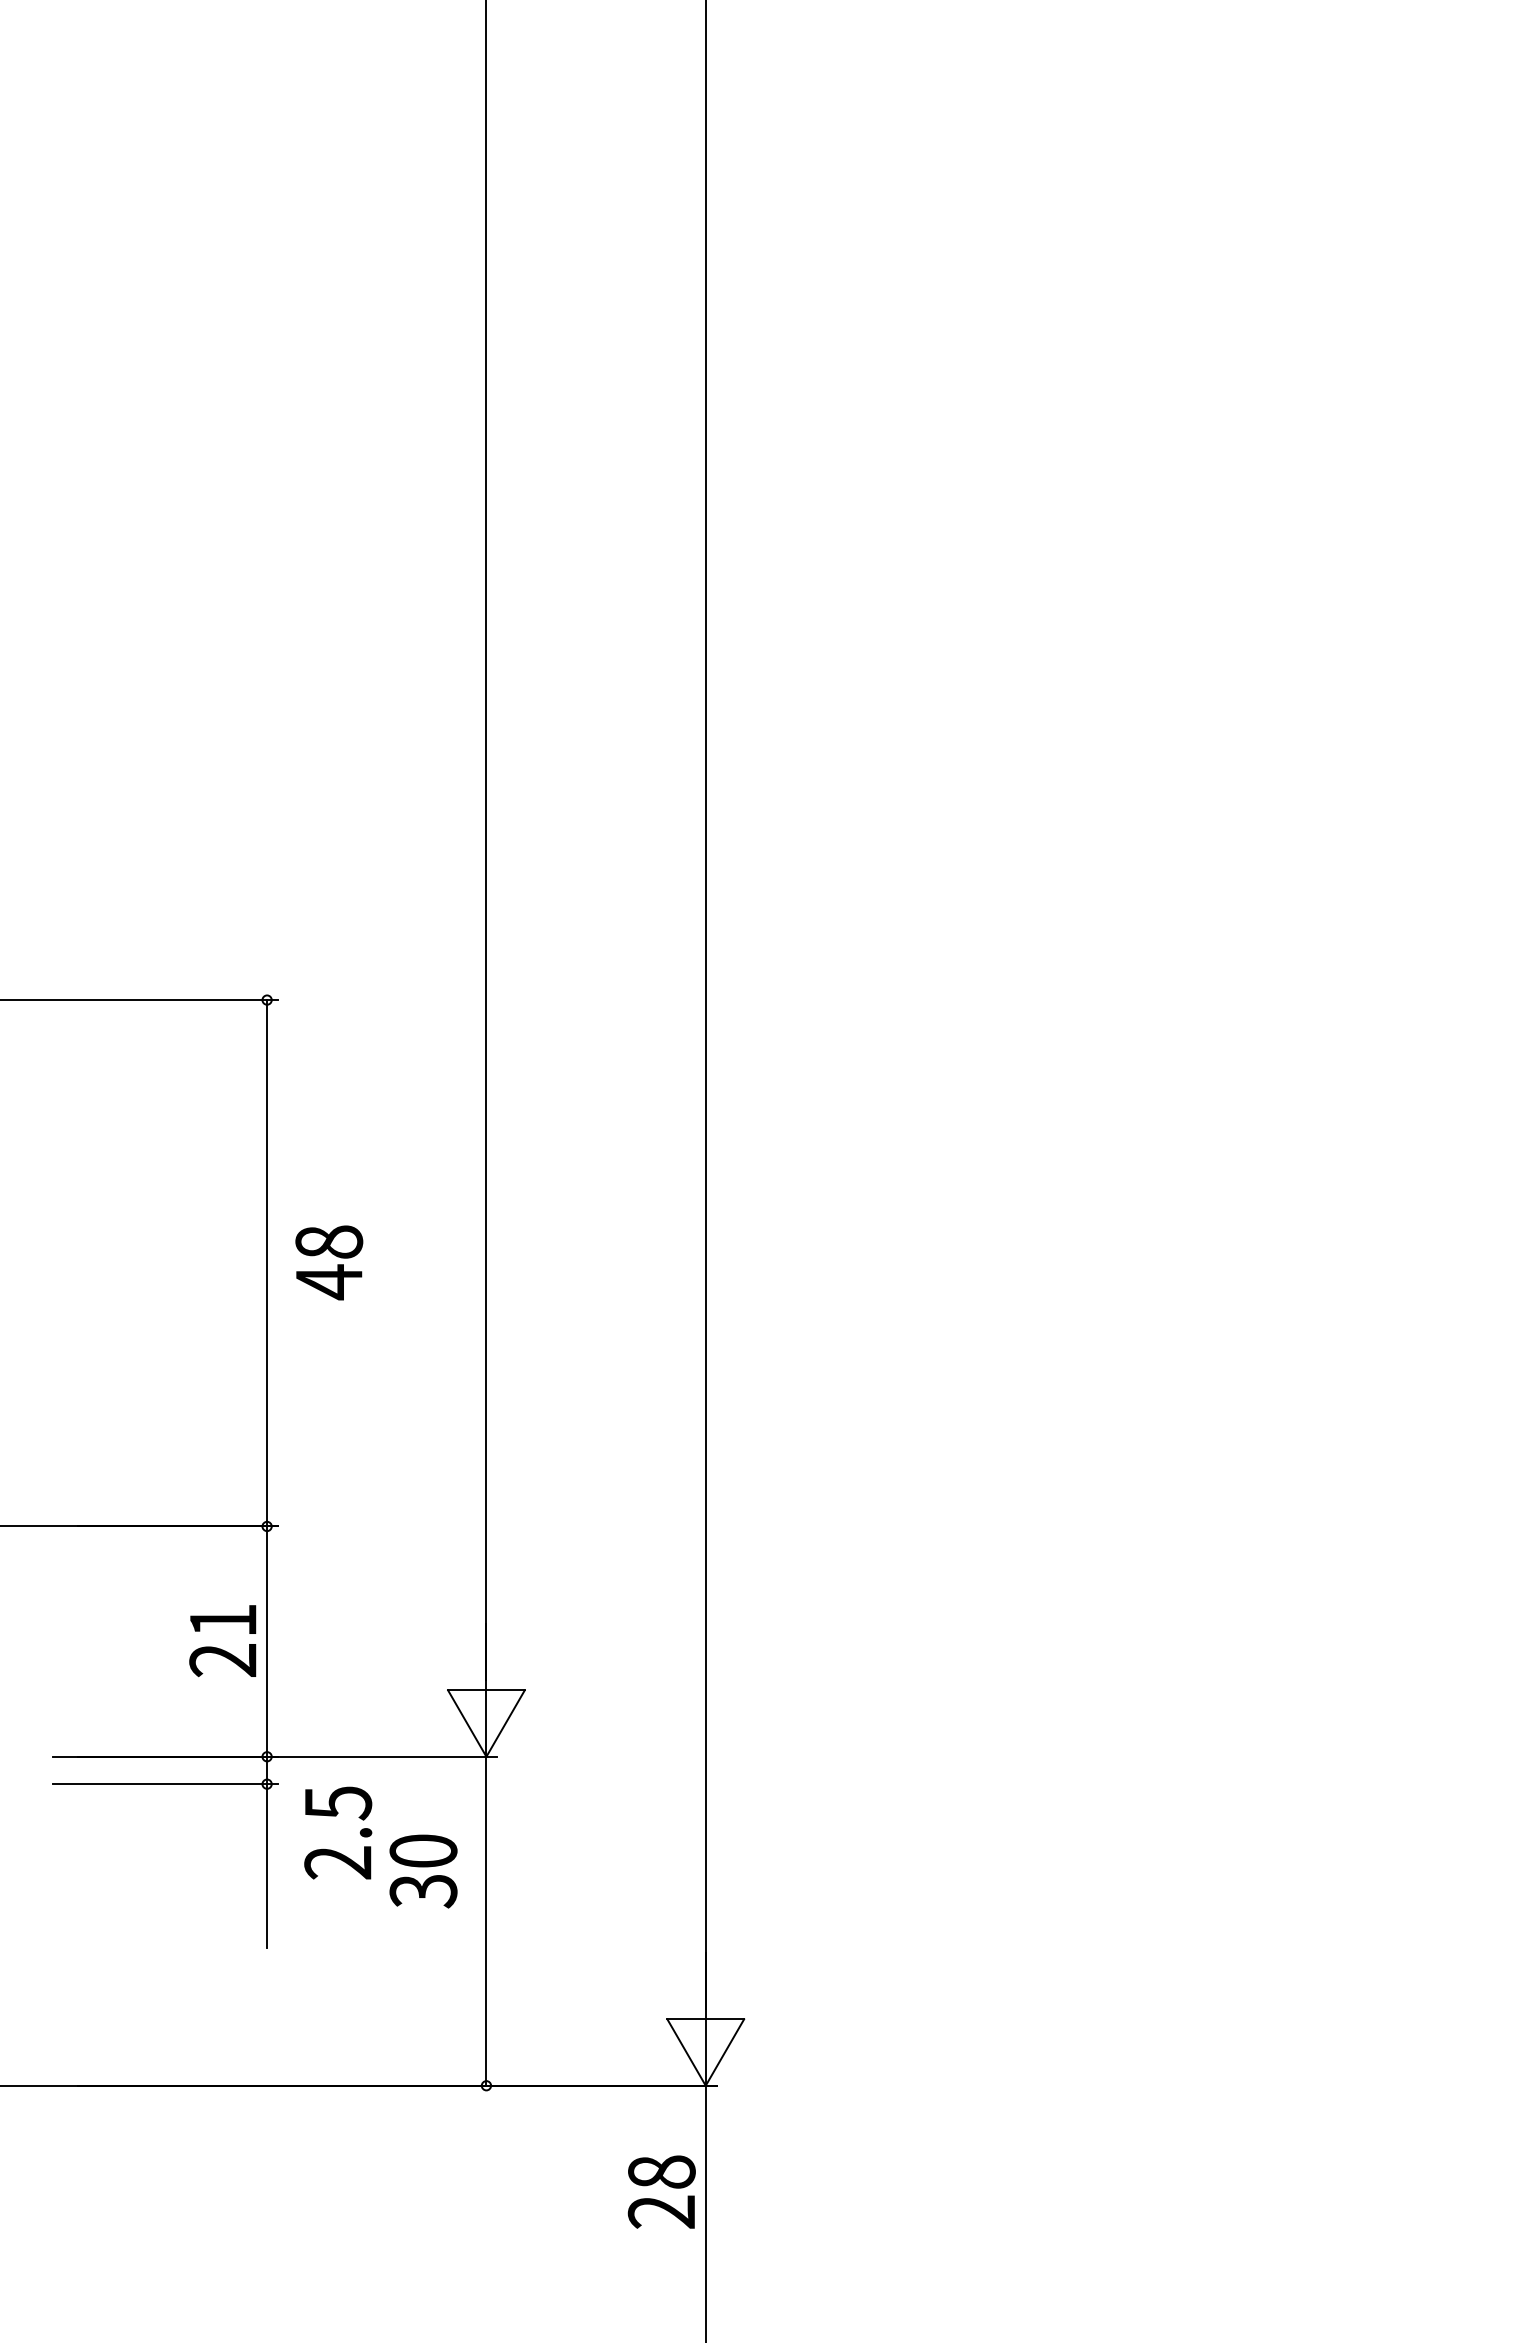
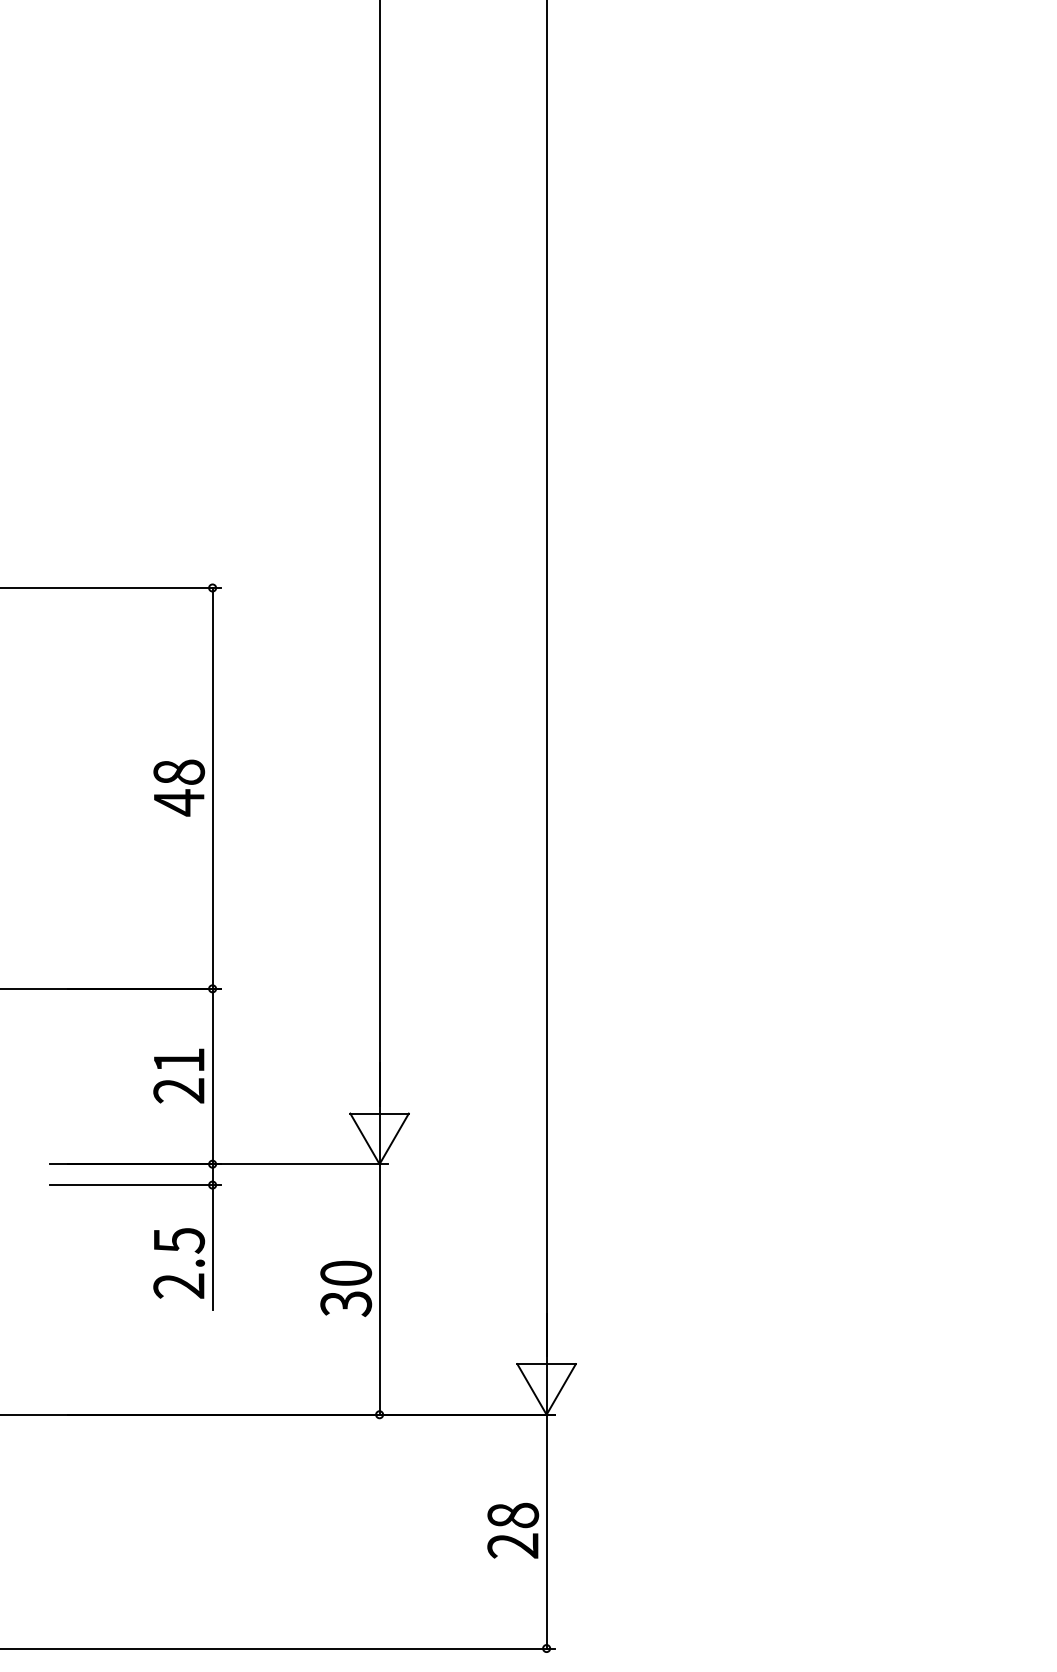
text: (329, 1262) -> (179, 787), moved
text: (338, 1832) -> (179, 1263), moved
text: (423, 1871) -> (346, 1288), moved
text: (661, 2191) -> (512, 1530), moved

